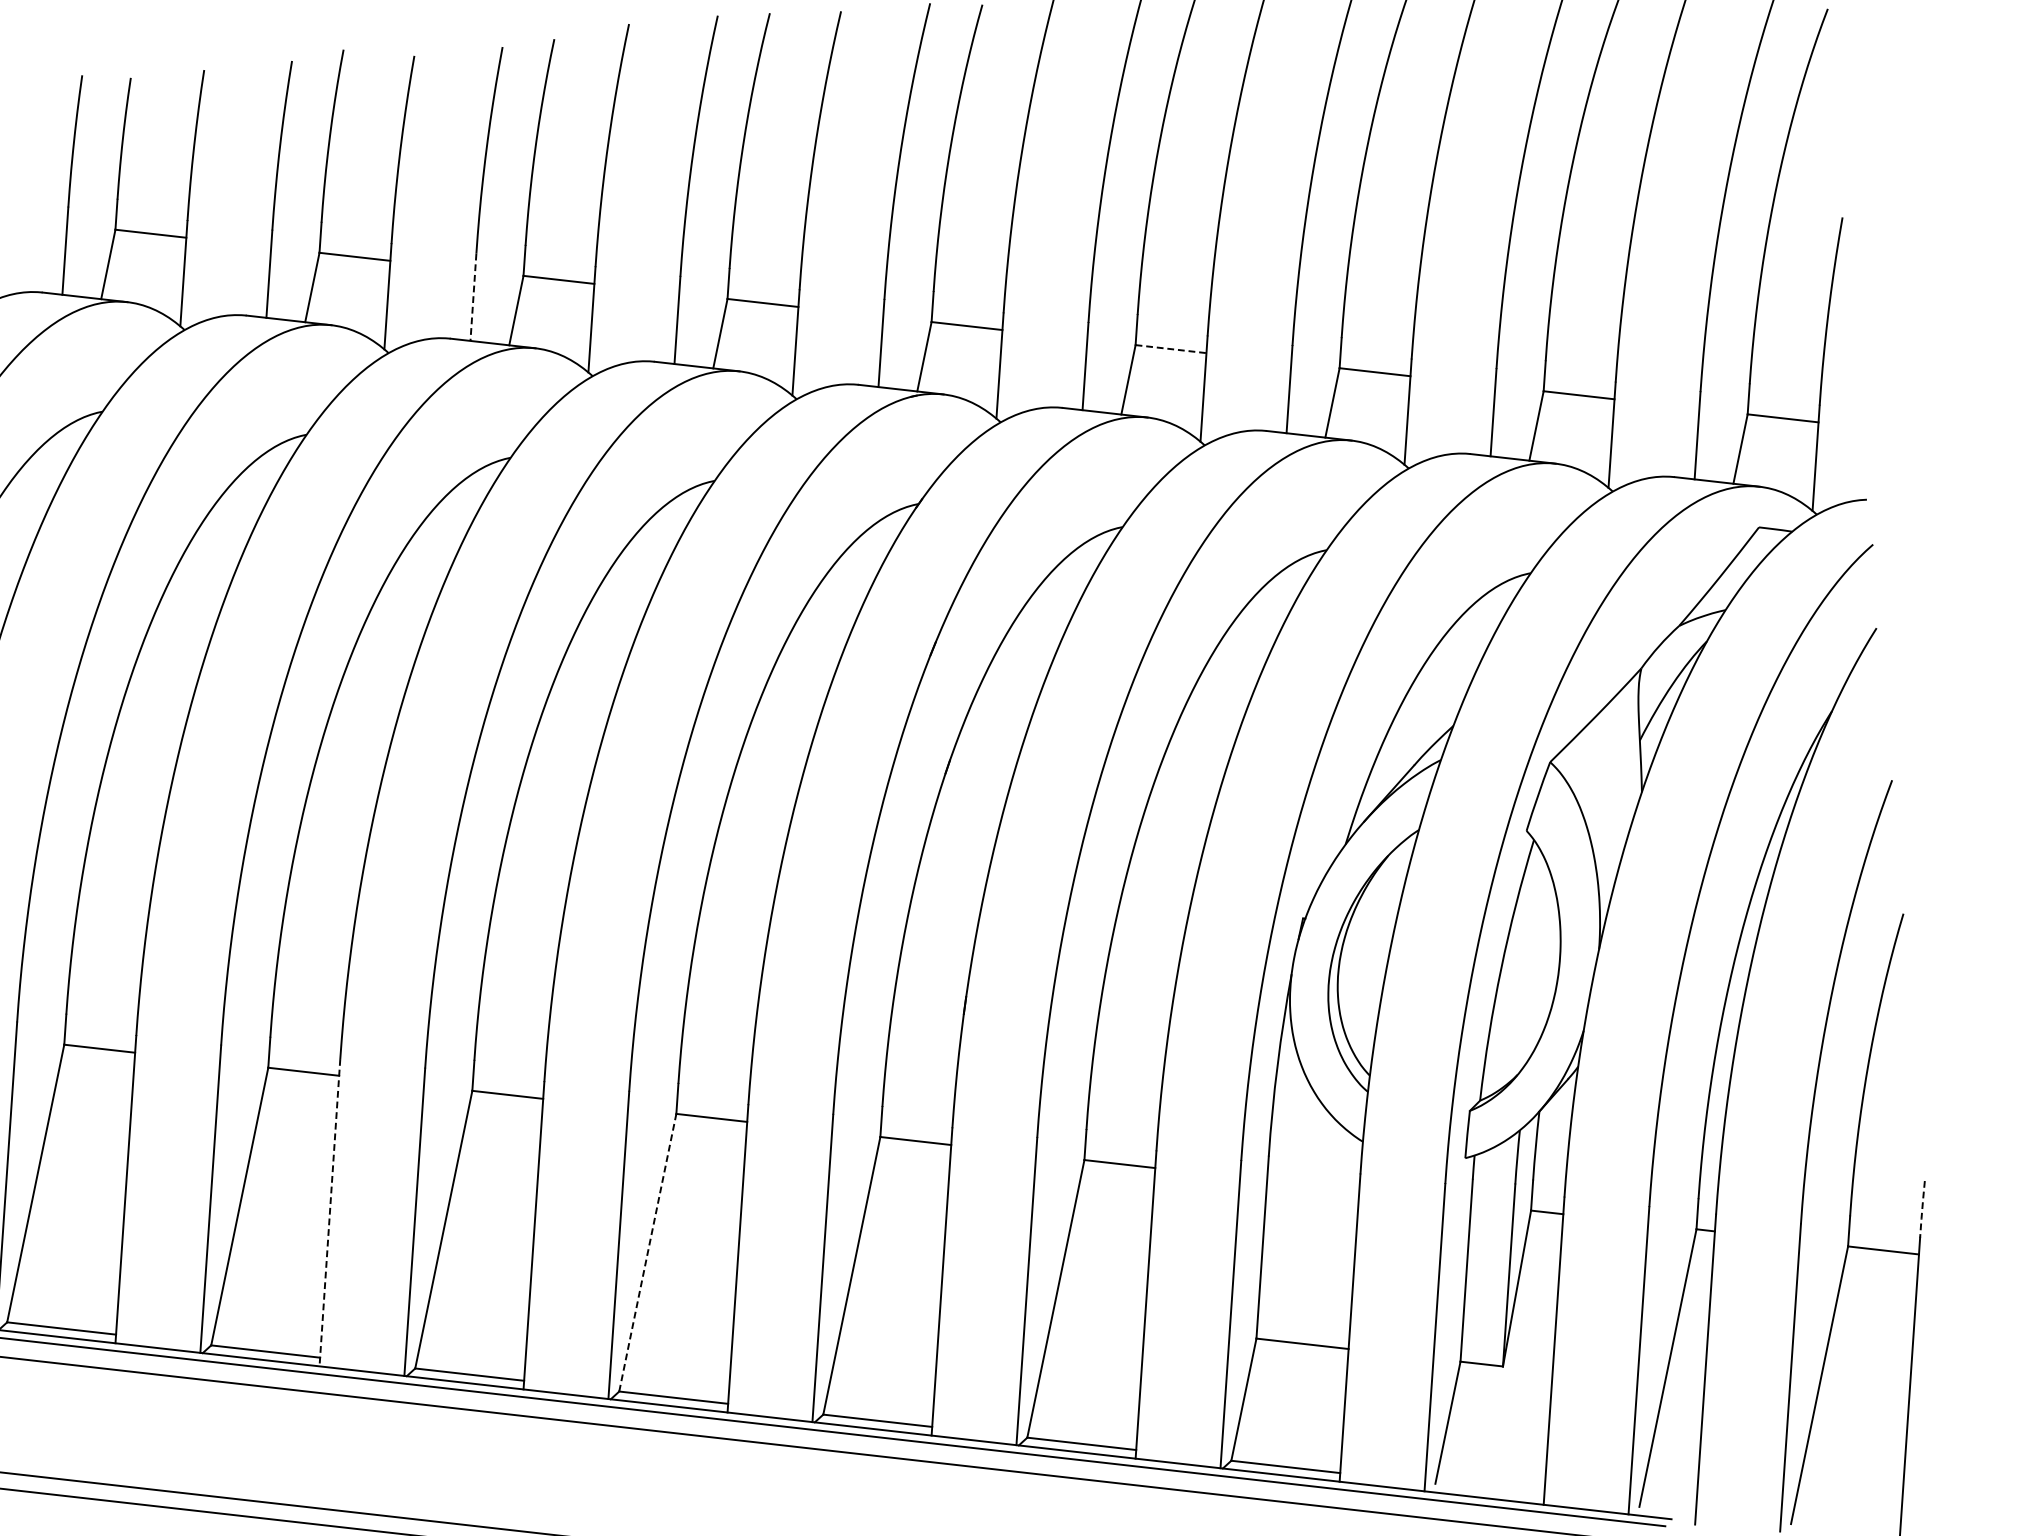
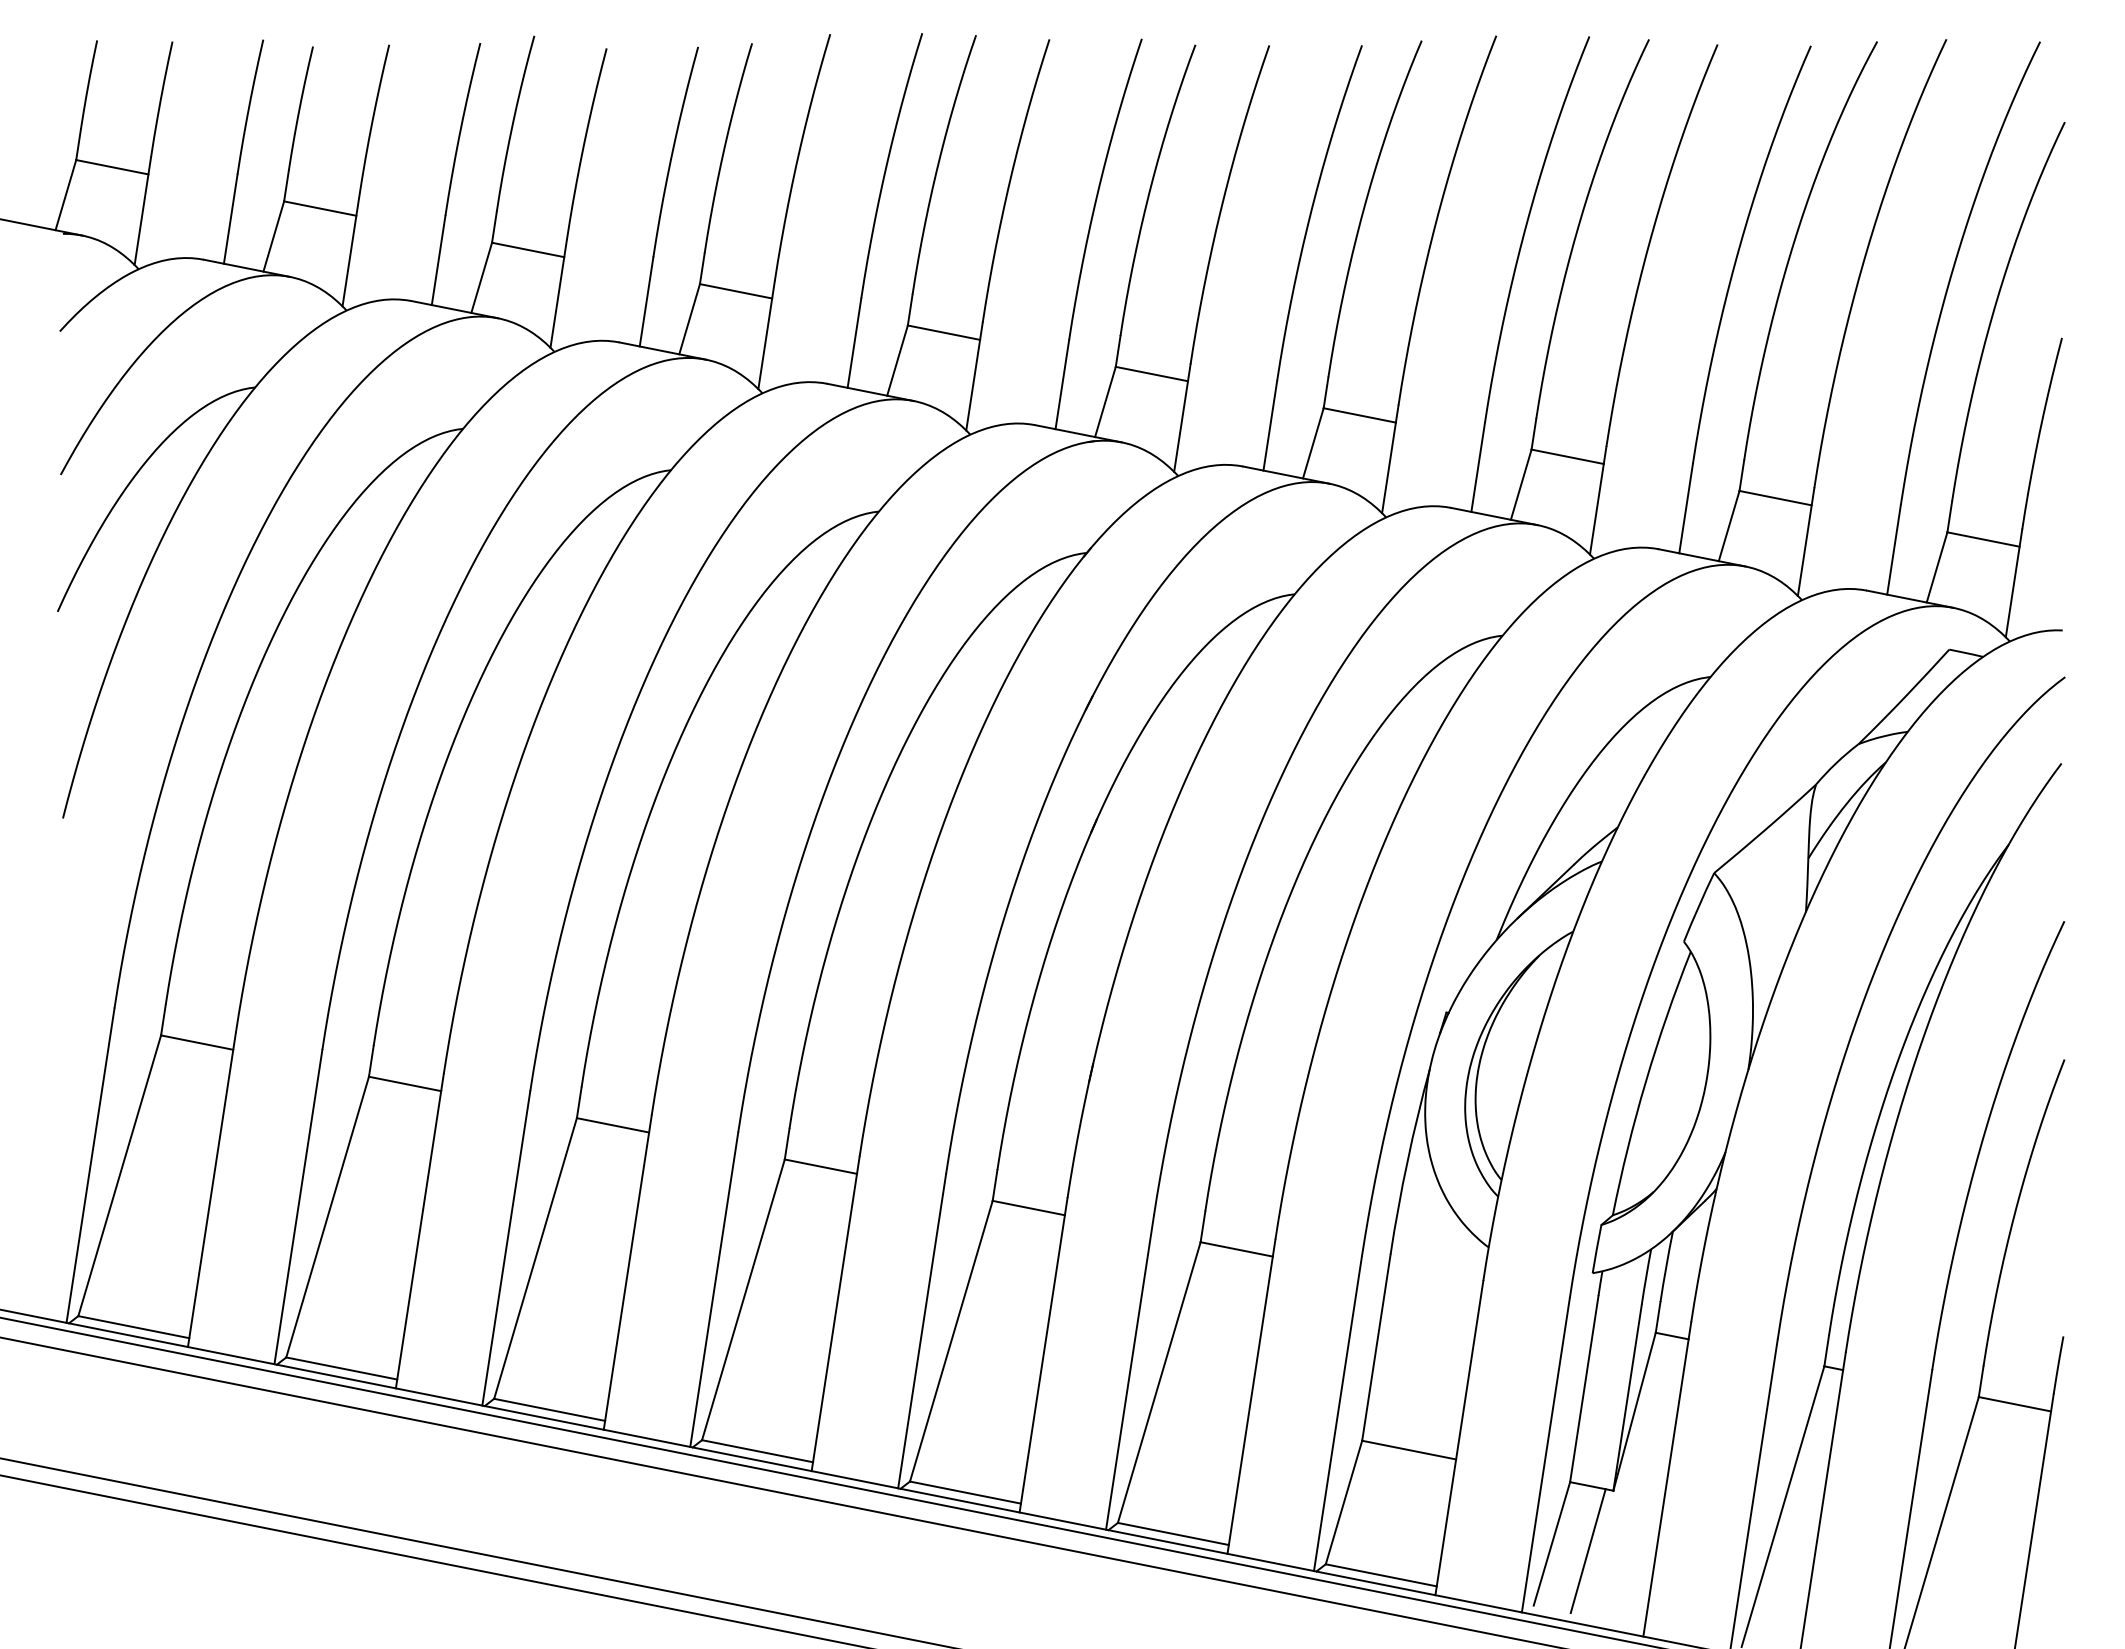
line: (473, 297) -> (646, 302), dashed -> solid
line: (1170, 349) -> (1359, 415), dashed -> solid
line: (1922, 1209) -> (2058, 1365), dashed -> solid
line: (329, 1213) -> (419, 1231), dashed -> solid
line: (647, 1252) -> (743, 1299), dashed -> solid
line: (1482, 1427) -> (1587, 1551), added

